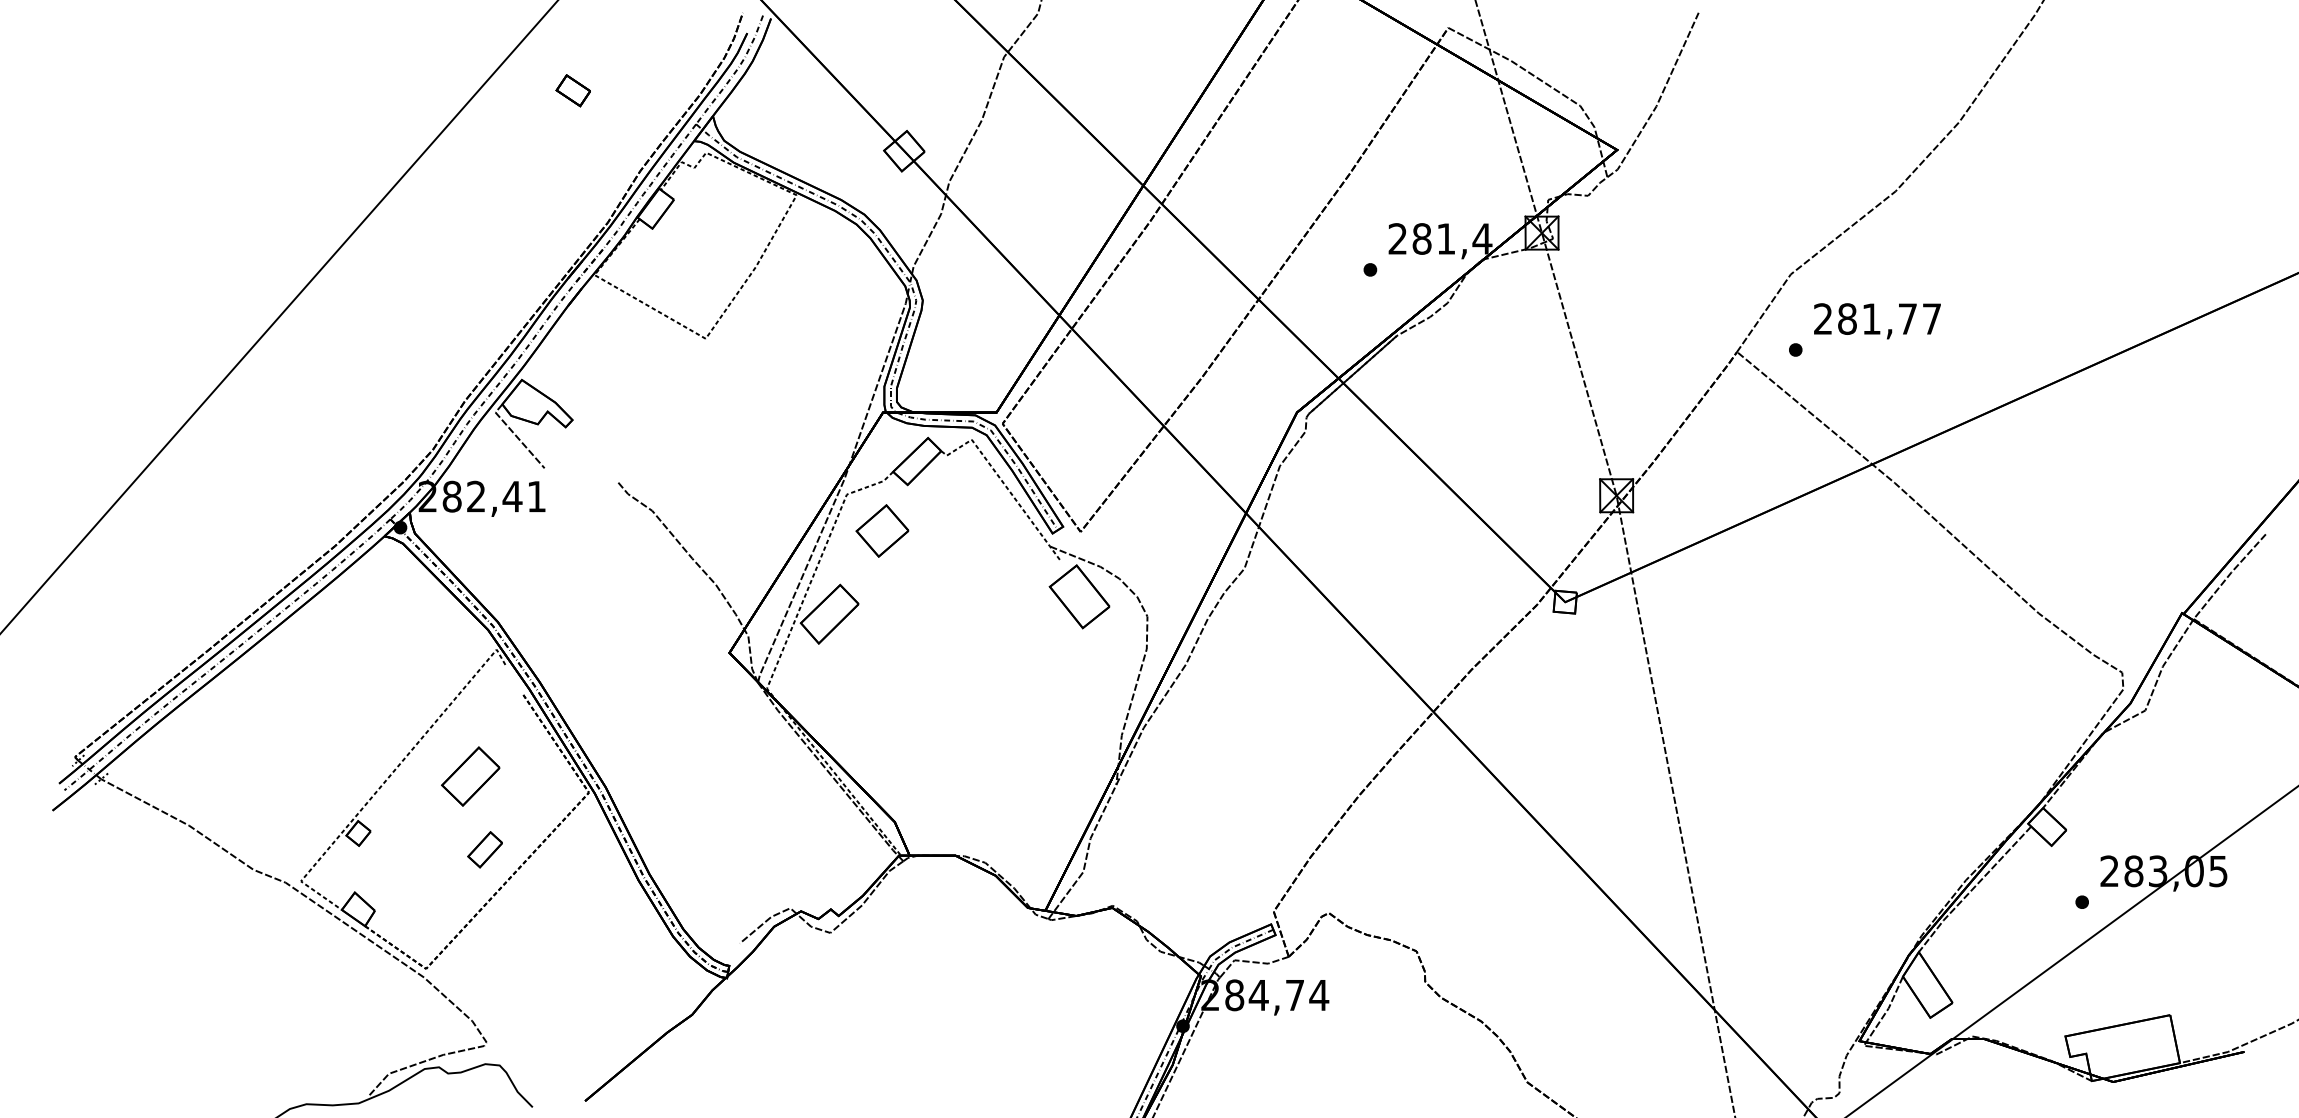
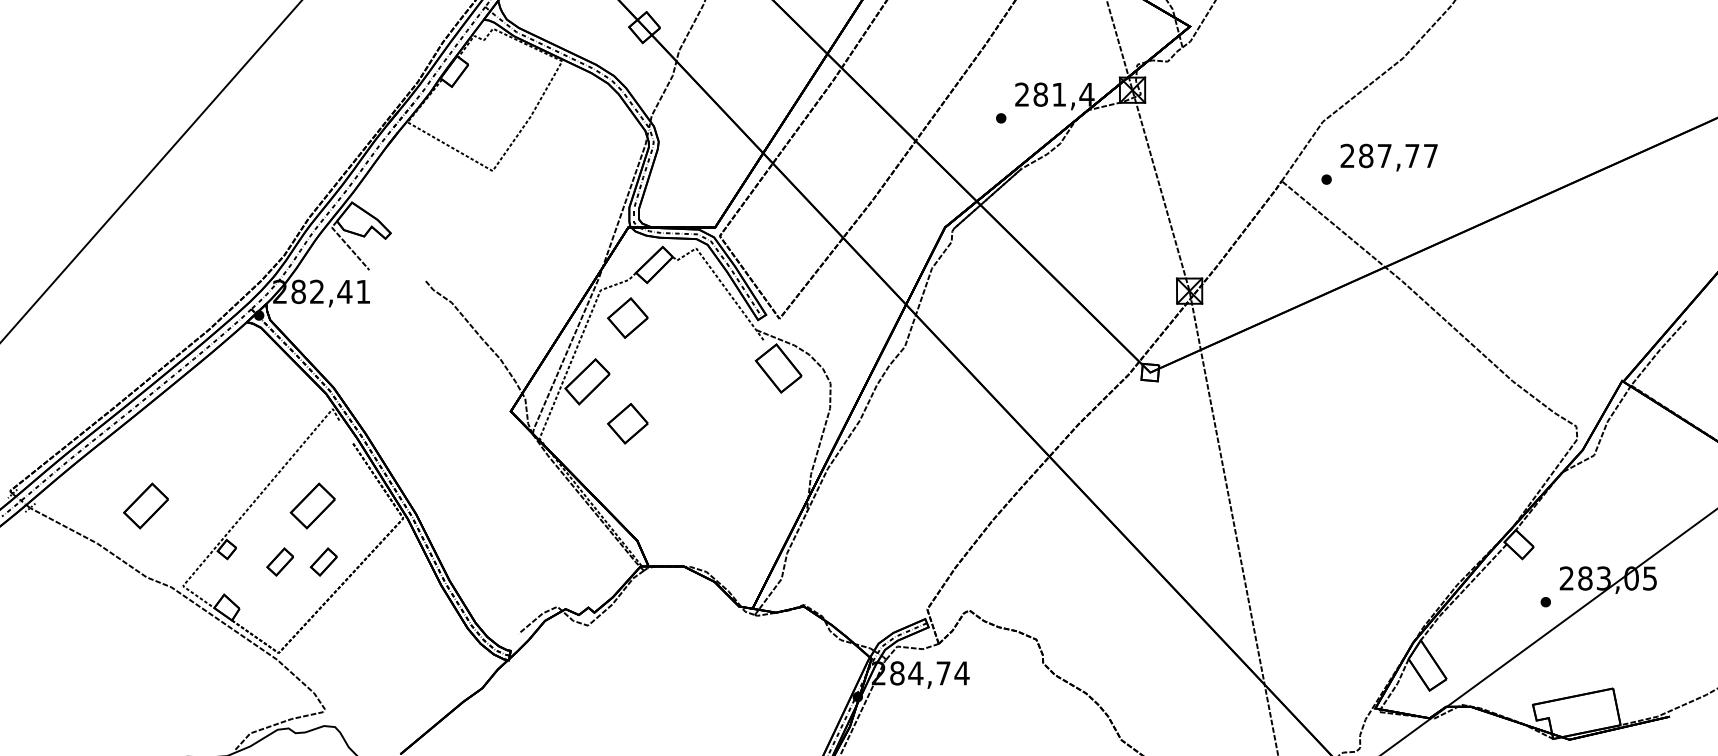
text: (1871, 318) -> (1384, 155), 281,77 -> 287,77
part: (882, 668) -> (627, 423), added
part: (252, 776) -> (145, 505), added
part: (427, 849) -> (279, 561), added

